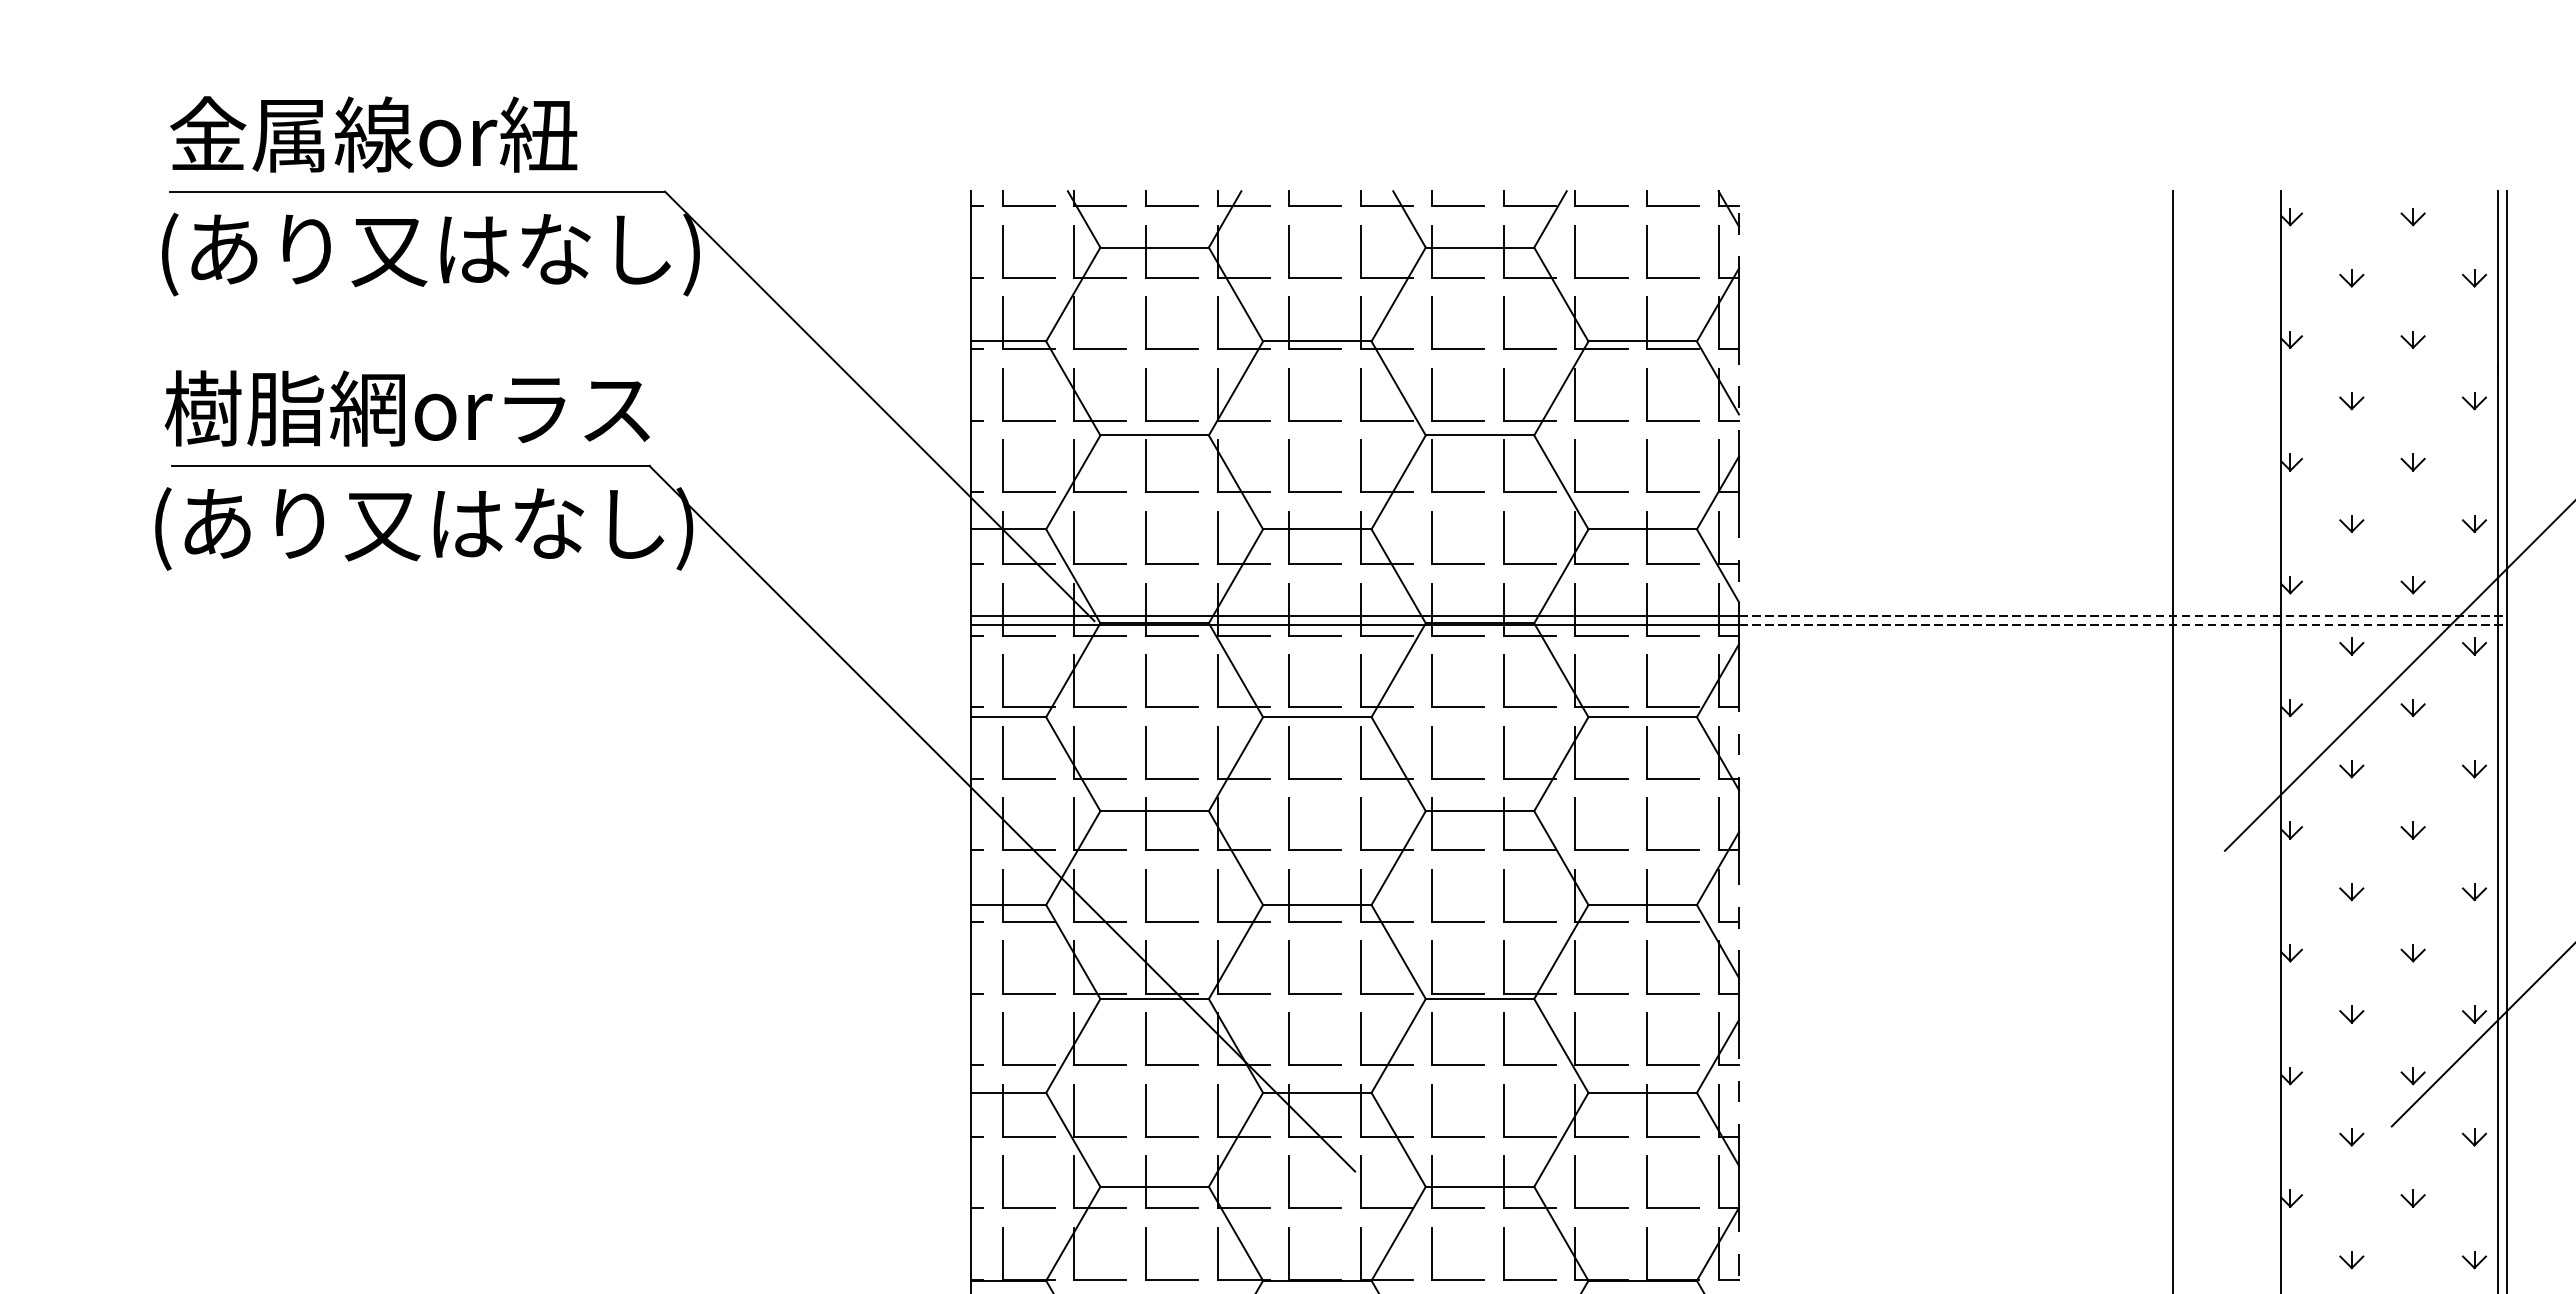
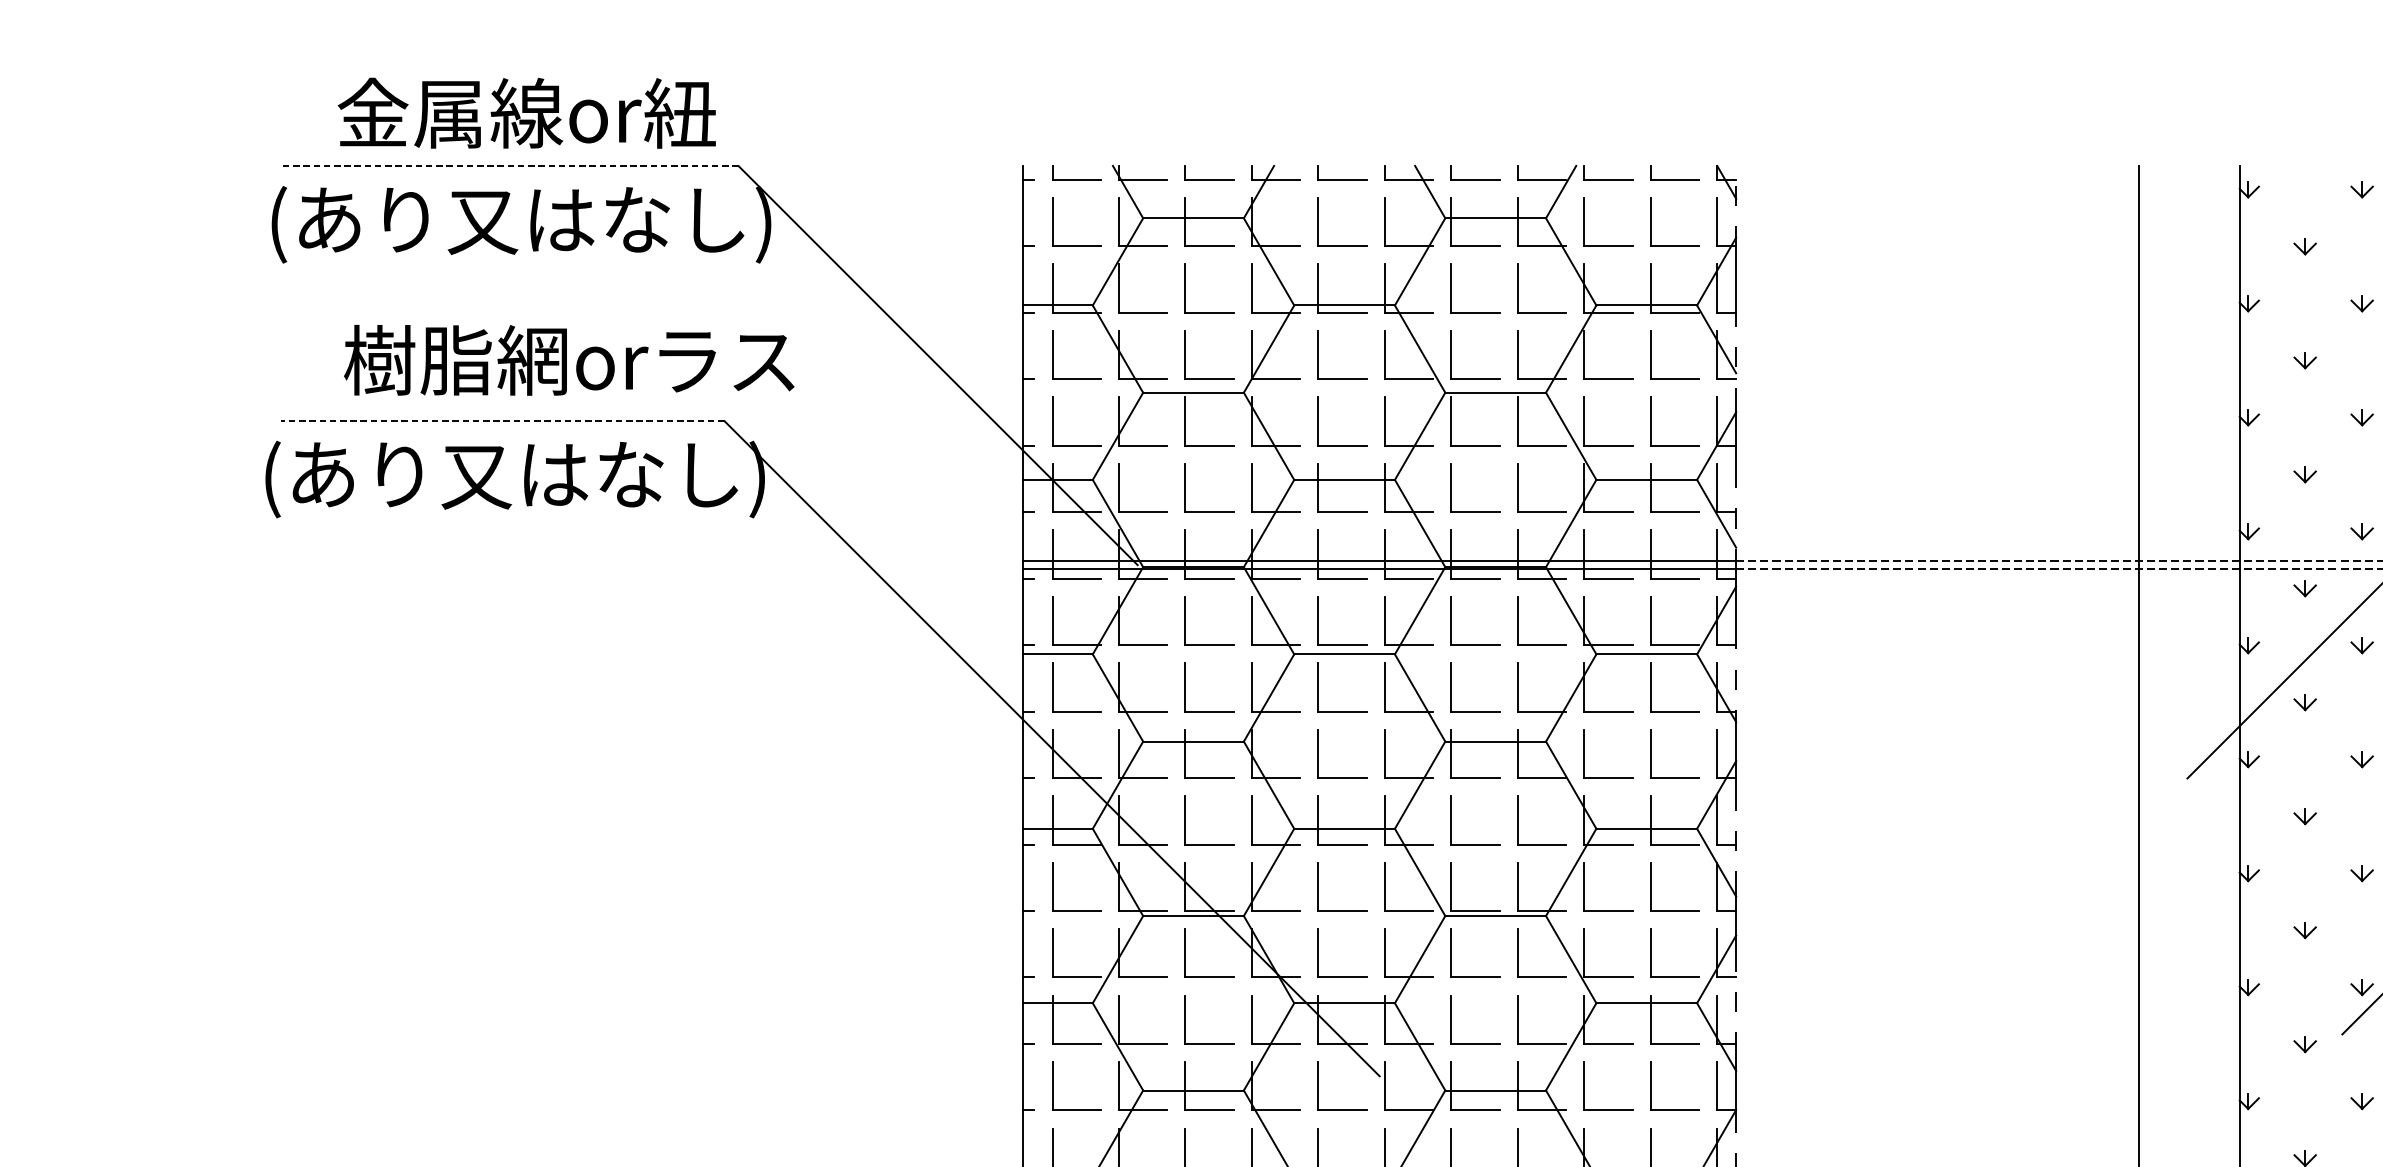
text: (373, 134) -> (526, 113), moved
line: (417, 191) -> (509, 166), solid -> dashed
text: (406, 408) -> (568, 360), moved
line: (410, 465) -> (502, 420), solid -> dashed

